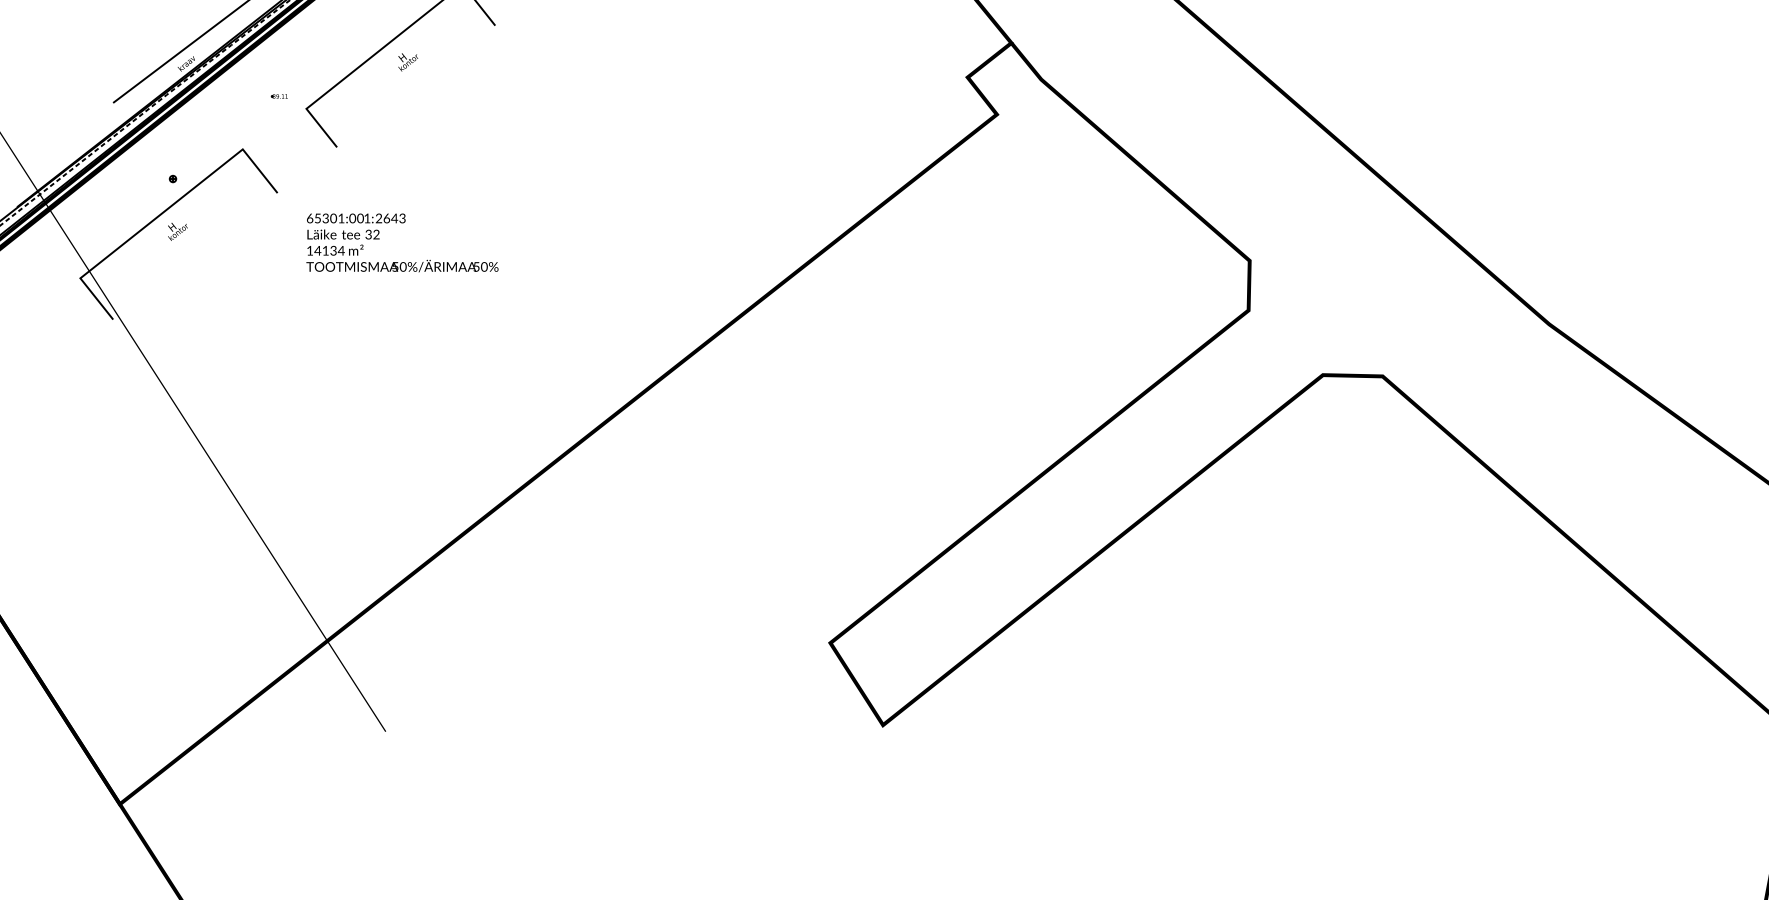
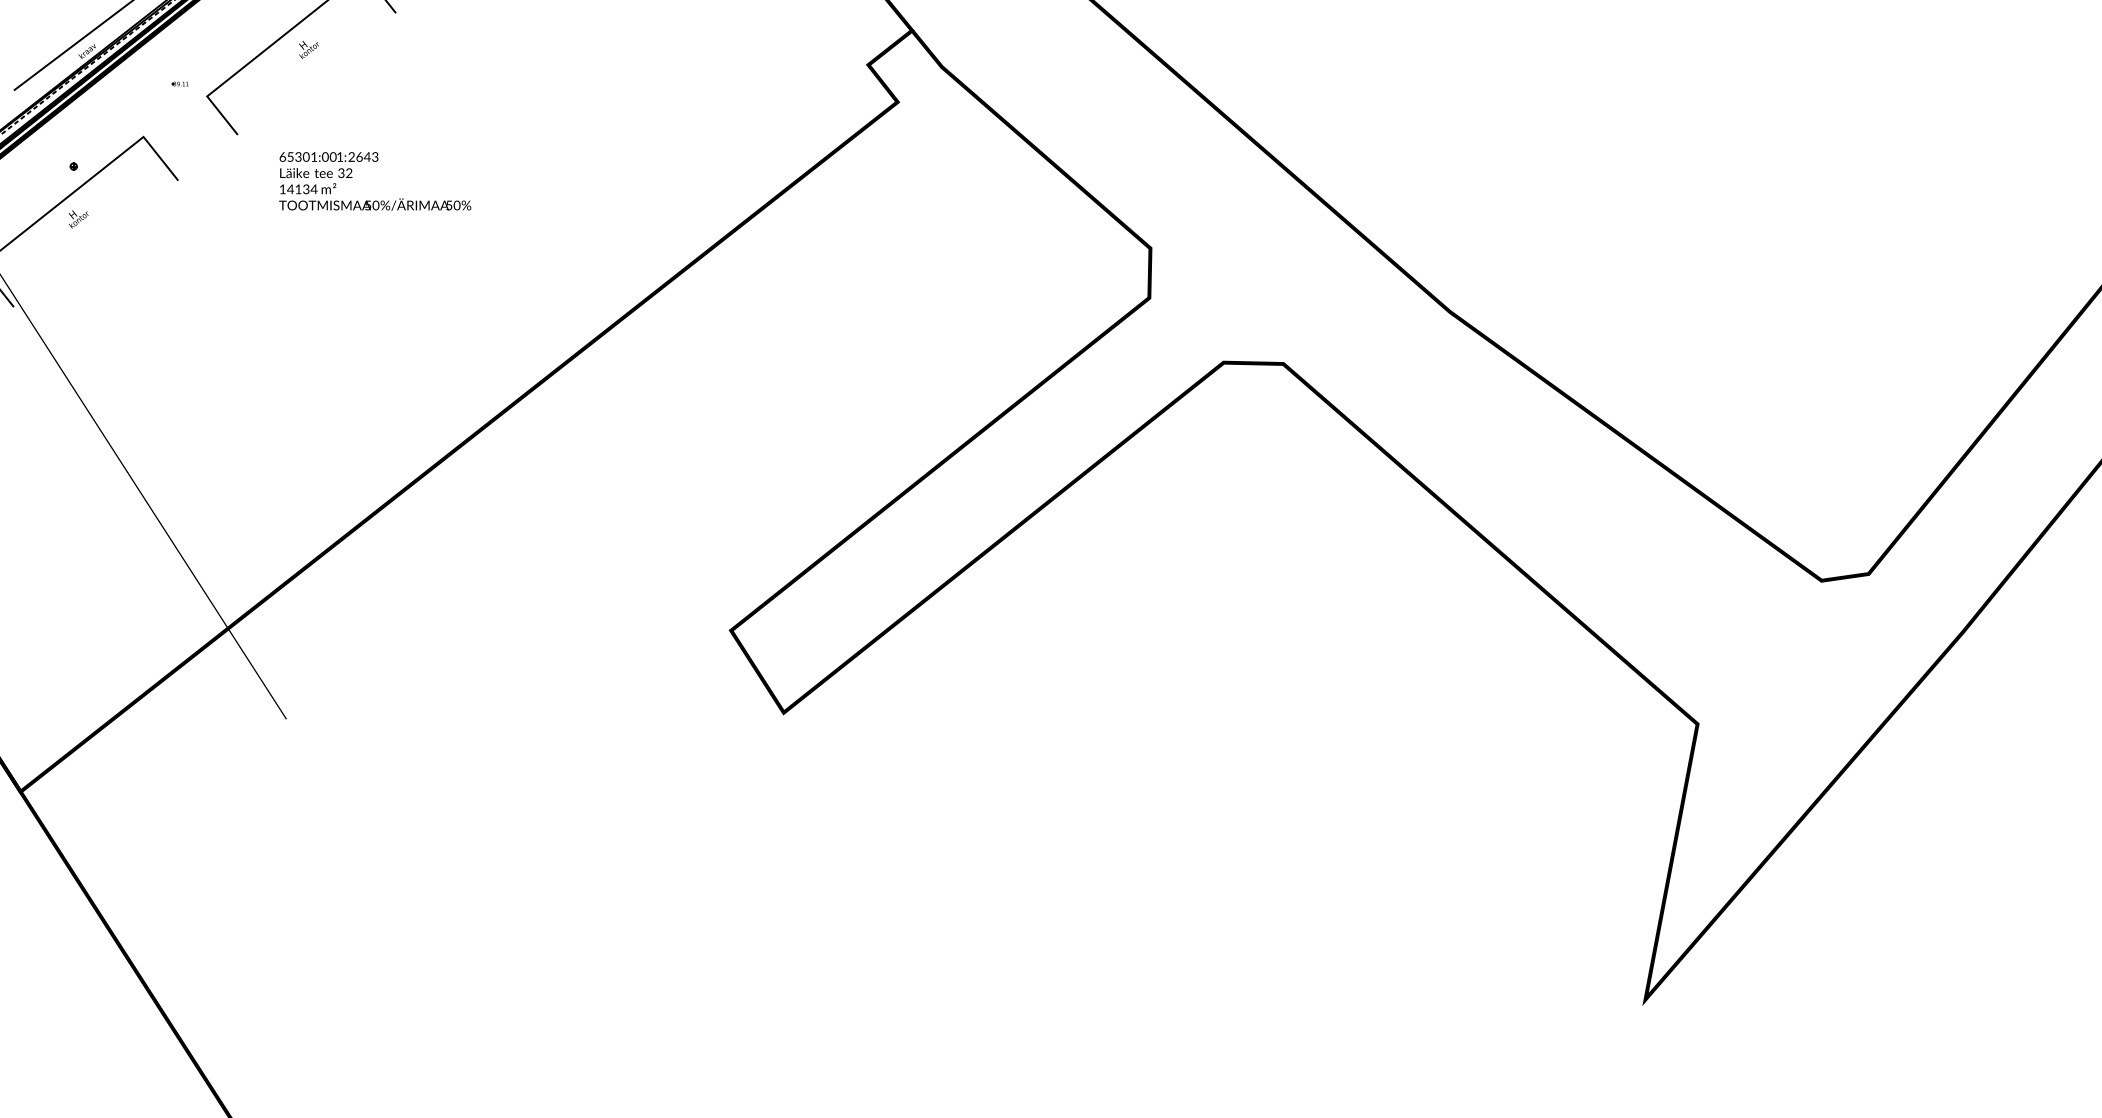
text: (402, 242) -> (375, 181), moved

